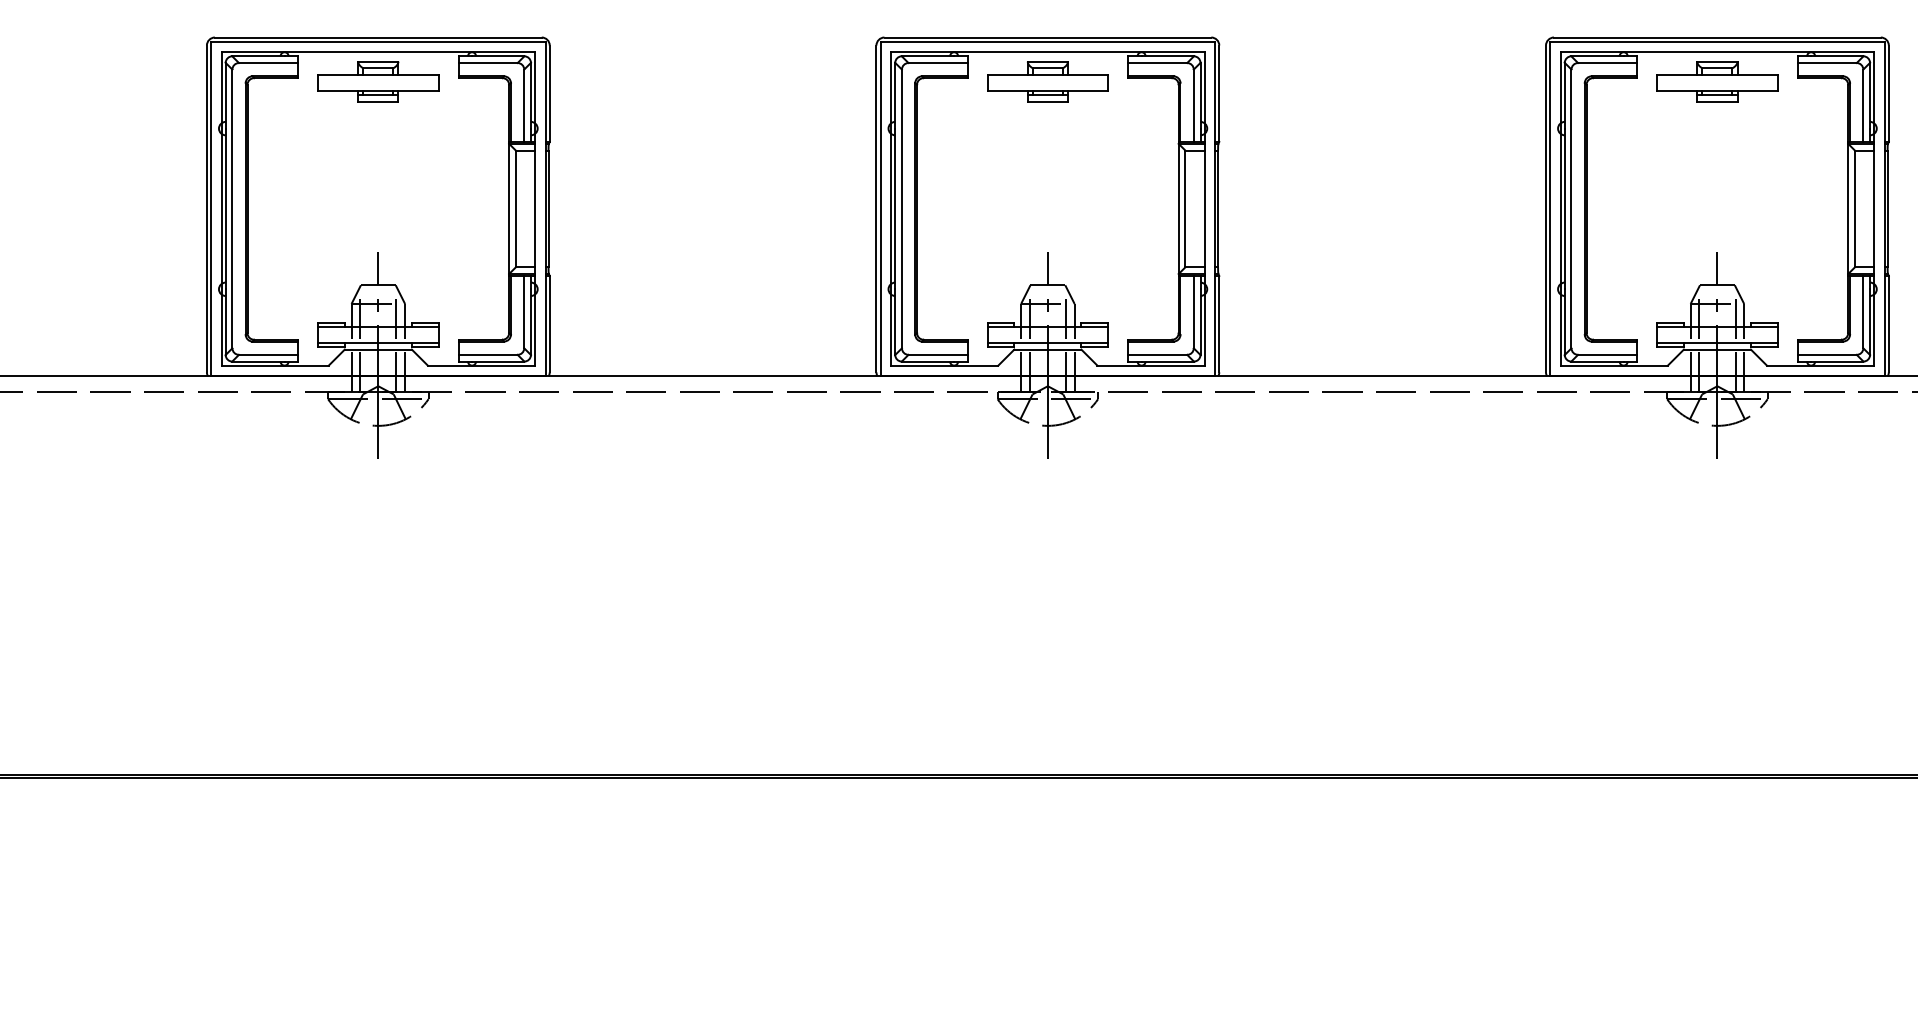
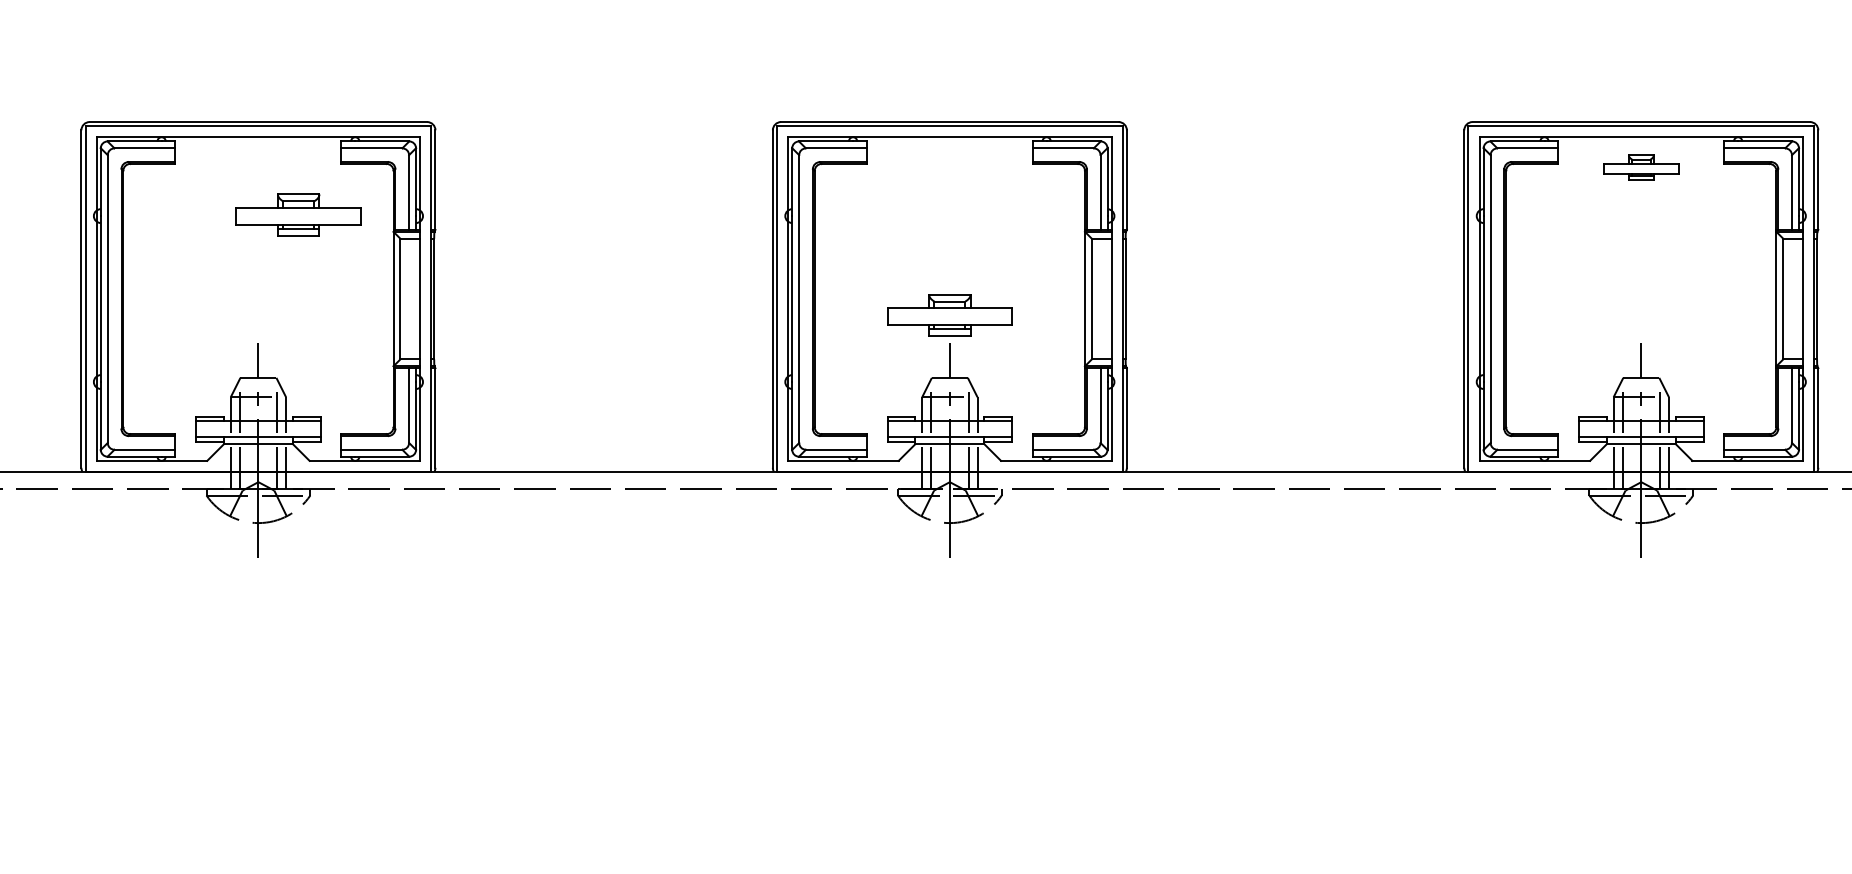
part: (378, 81) -> (298, 214), moved
part: (1047, 81) -> (949, 315), moved
part: (1717, 81) -> (1641, 167), size x0.6

